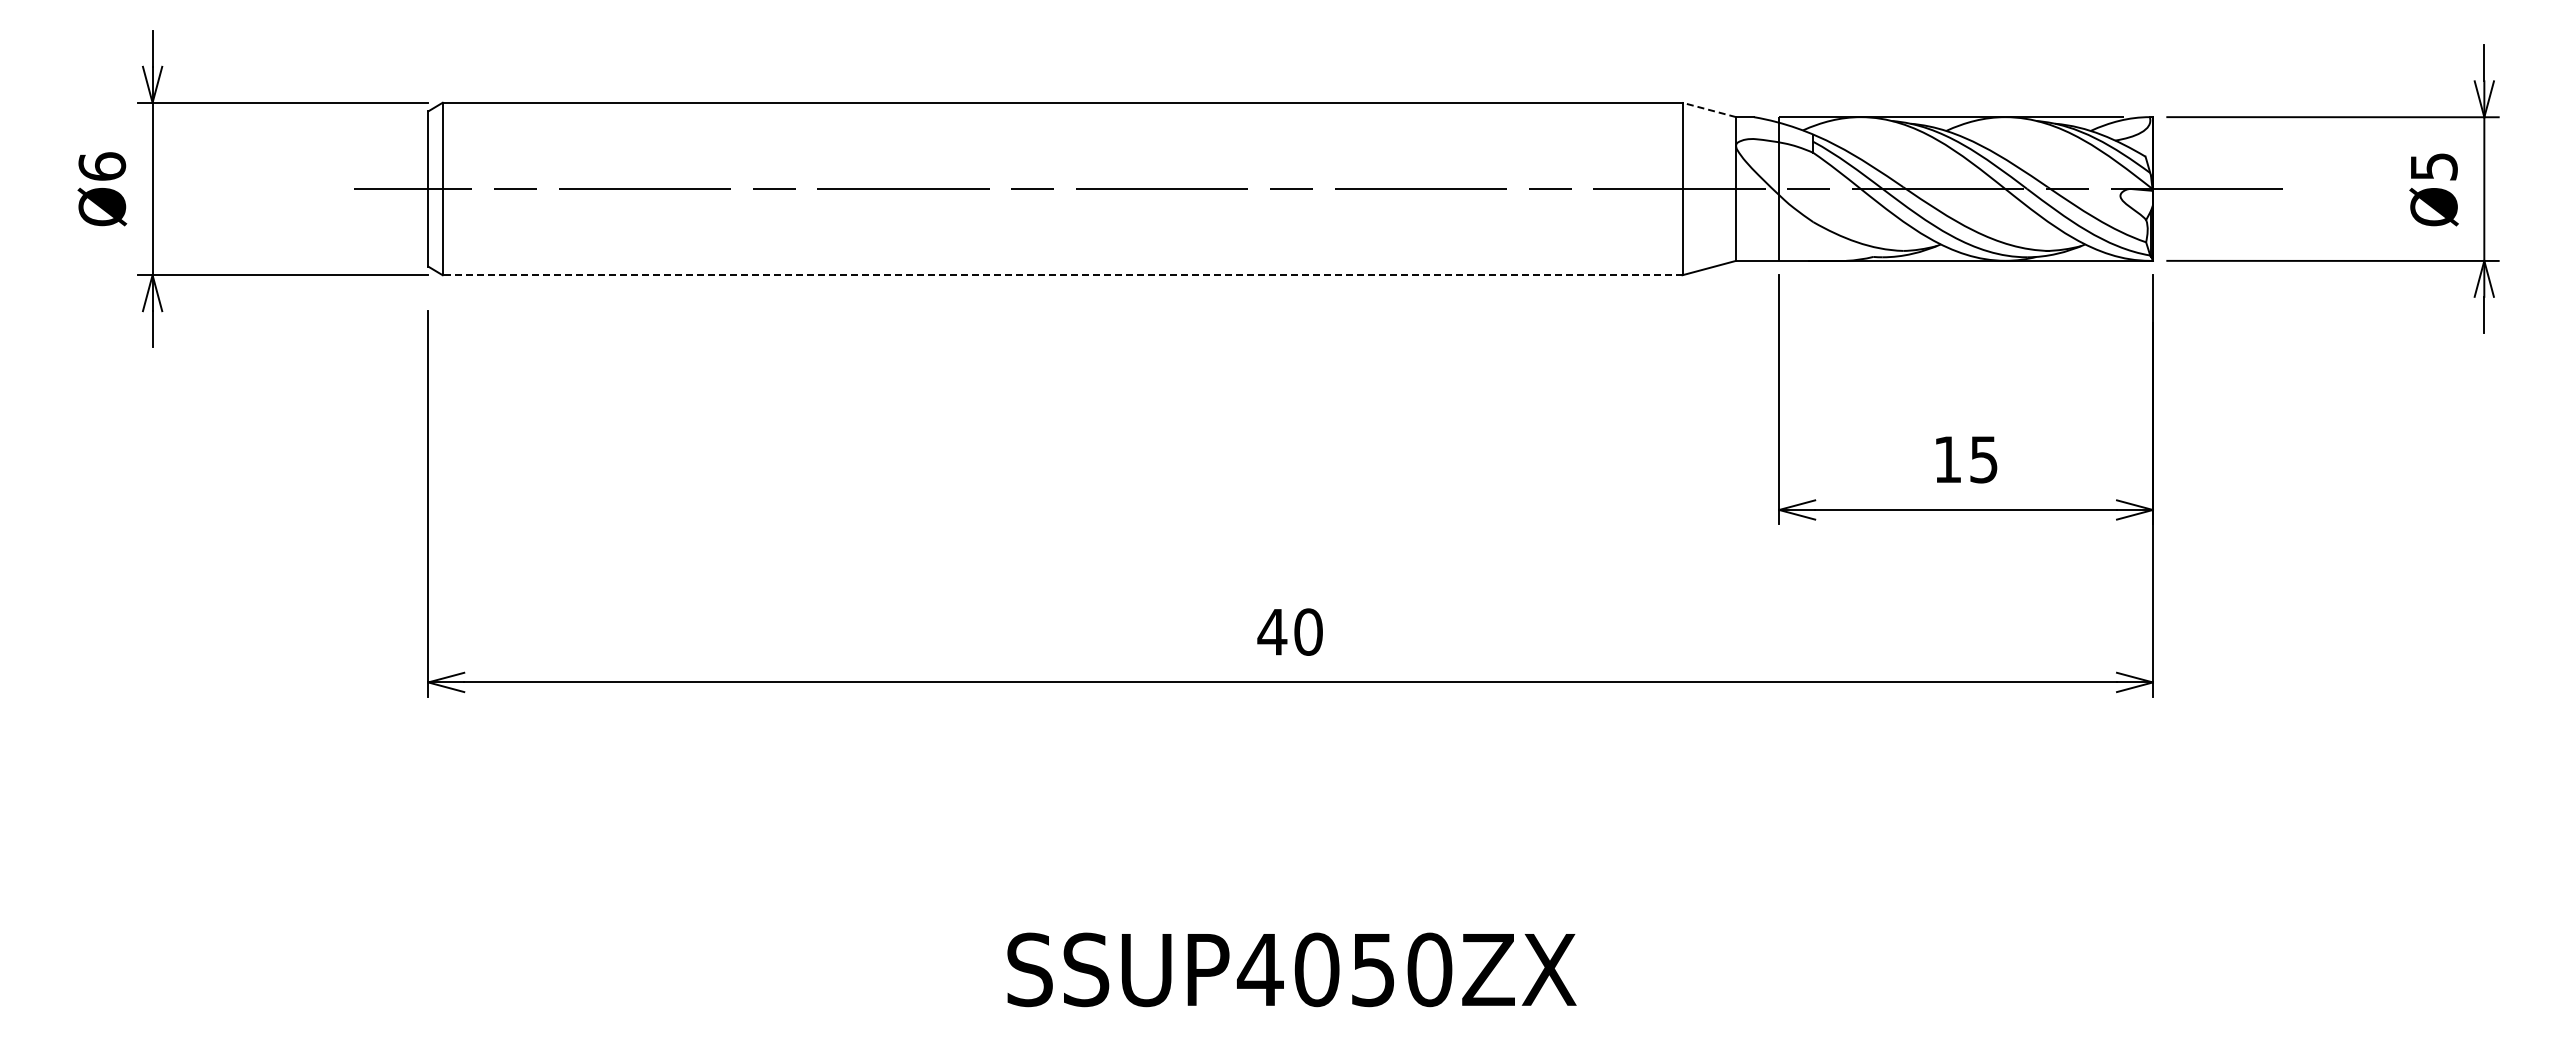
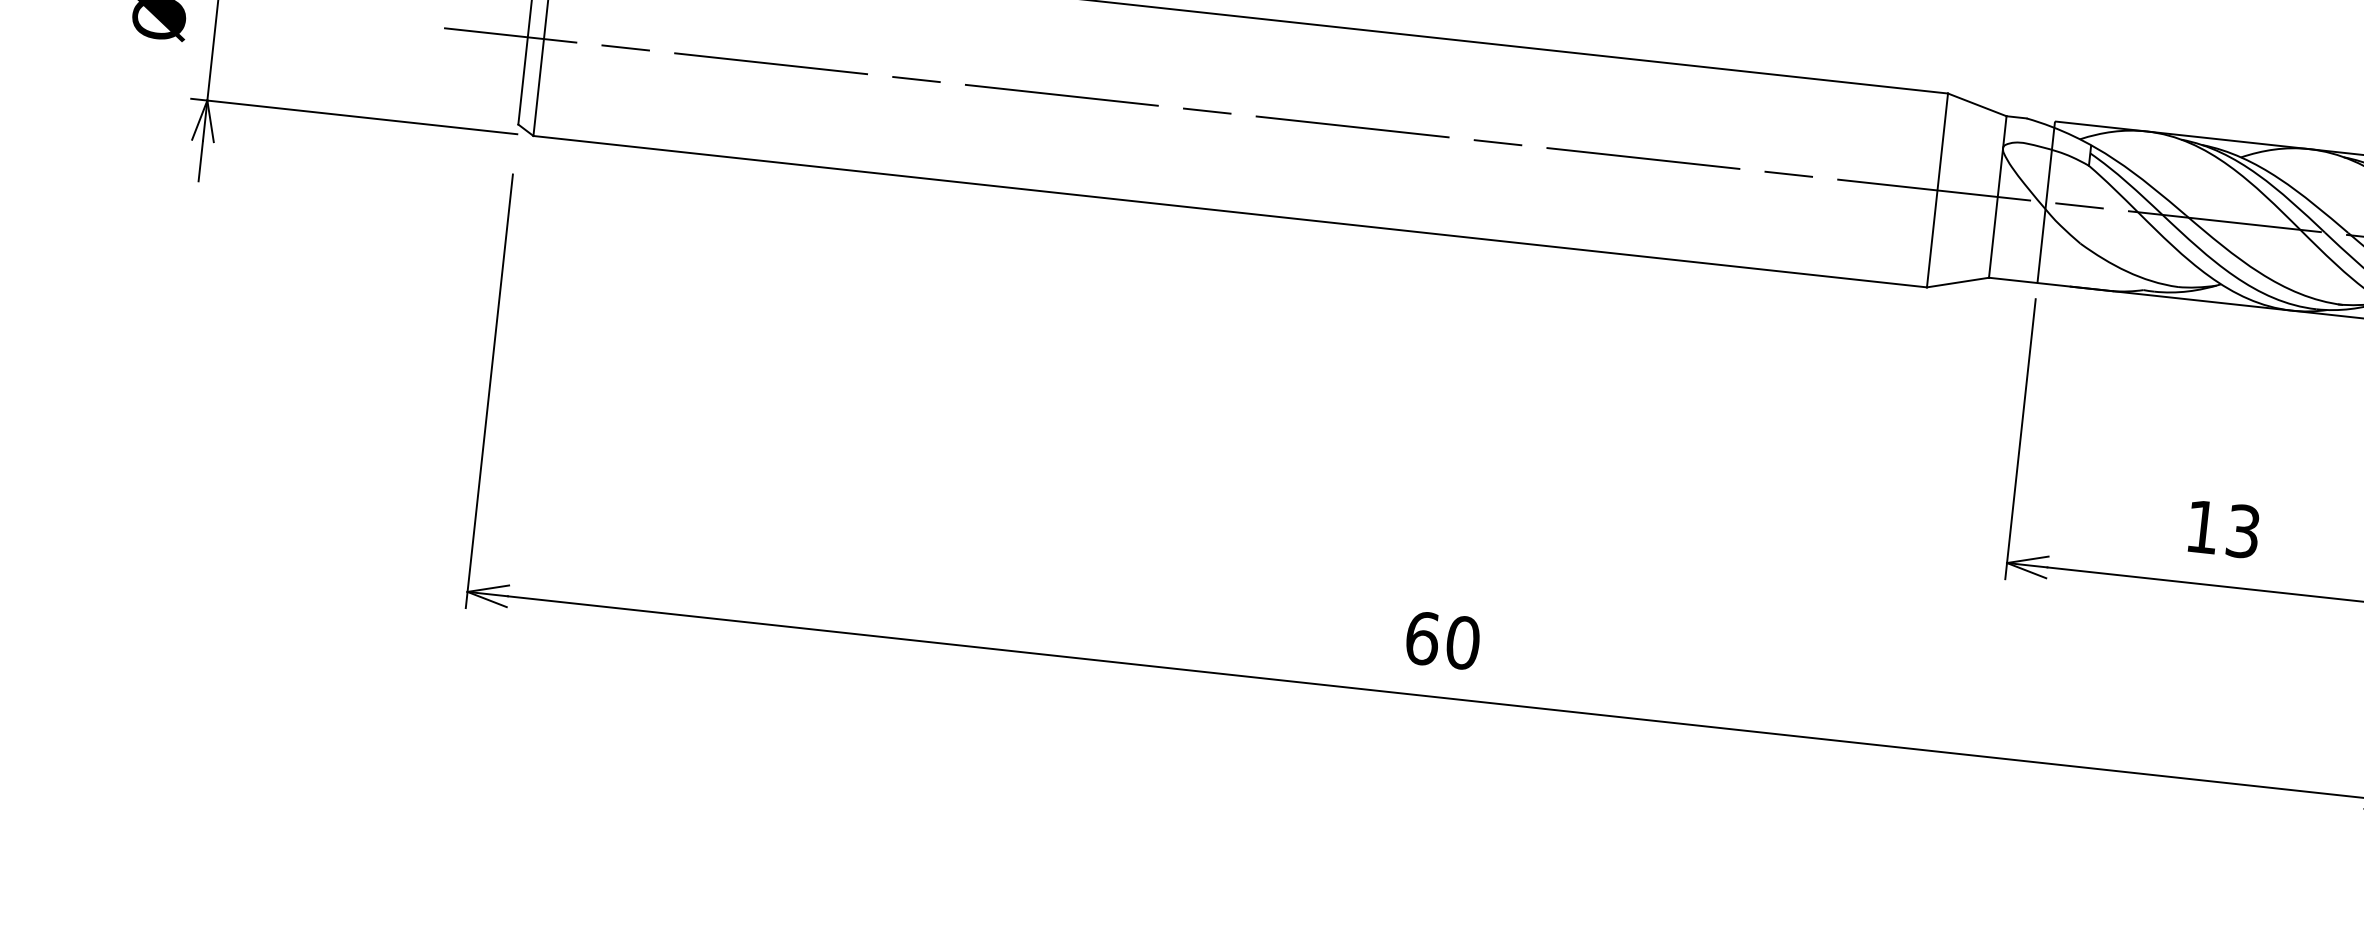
line: (1709, 109) -> (1977, 104), dashed -> solid
line: (1062, 275) -> (1230, 211), dashed -> solid
text: (1983, 458) -> (2242, 530), 15 -> 13
text: (1272, 631) -> (1422, 637), 40 -> 60

